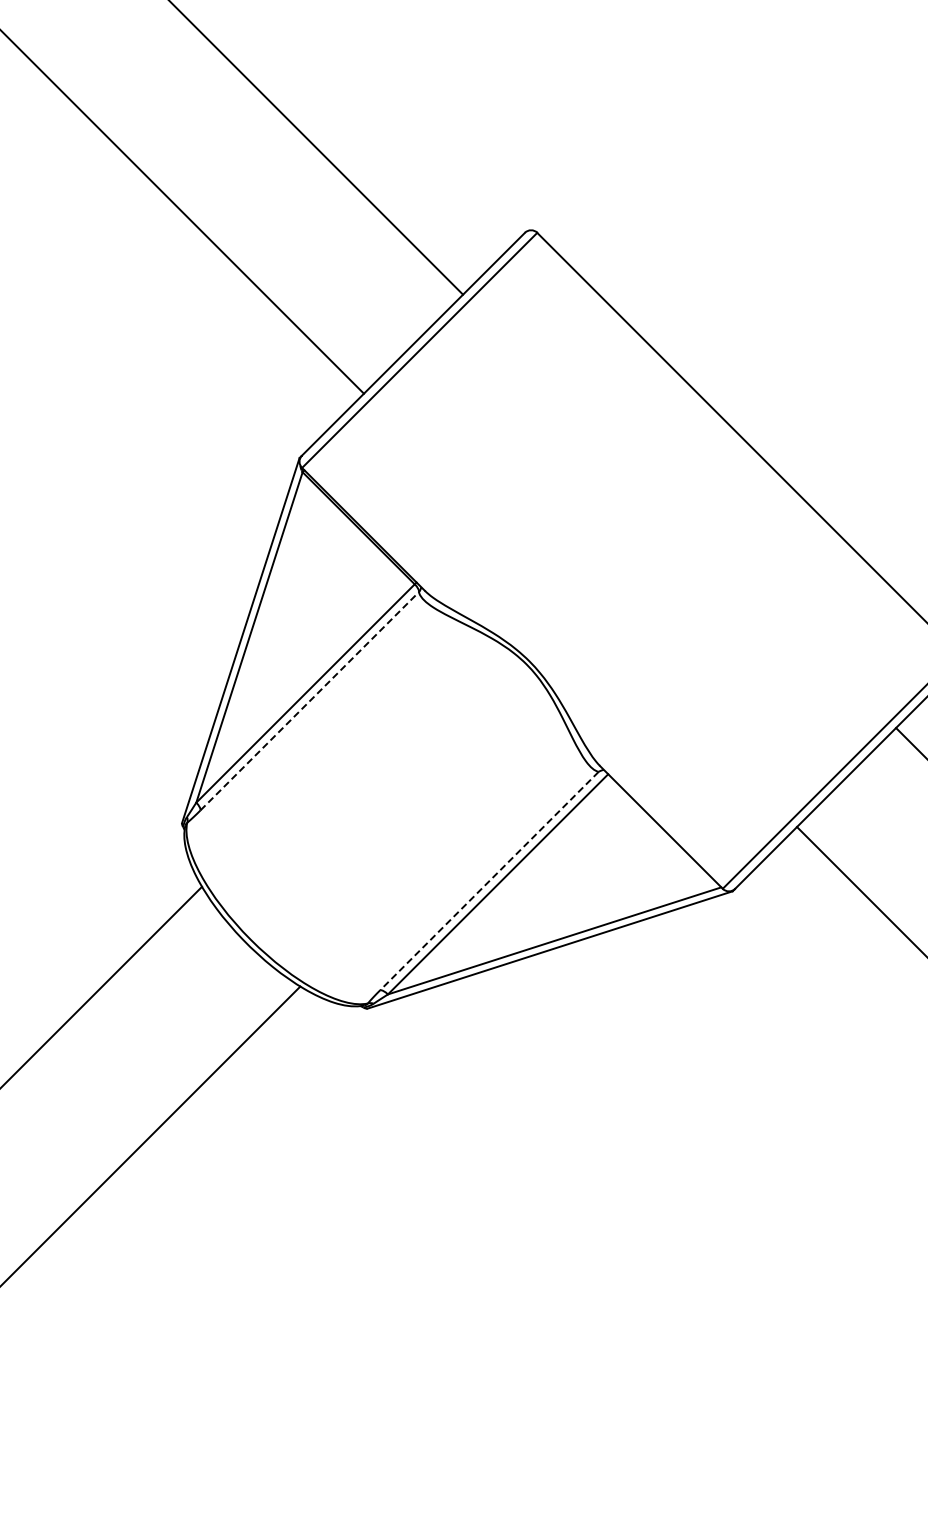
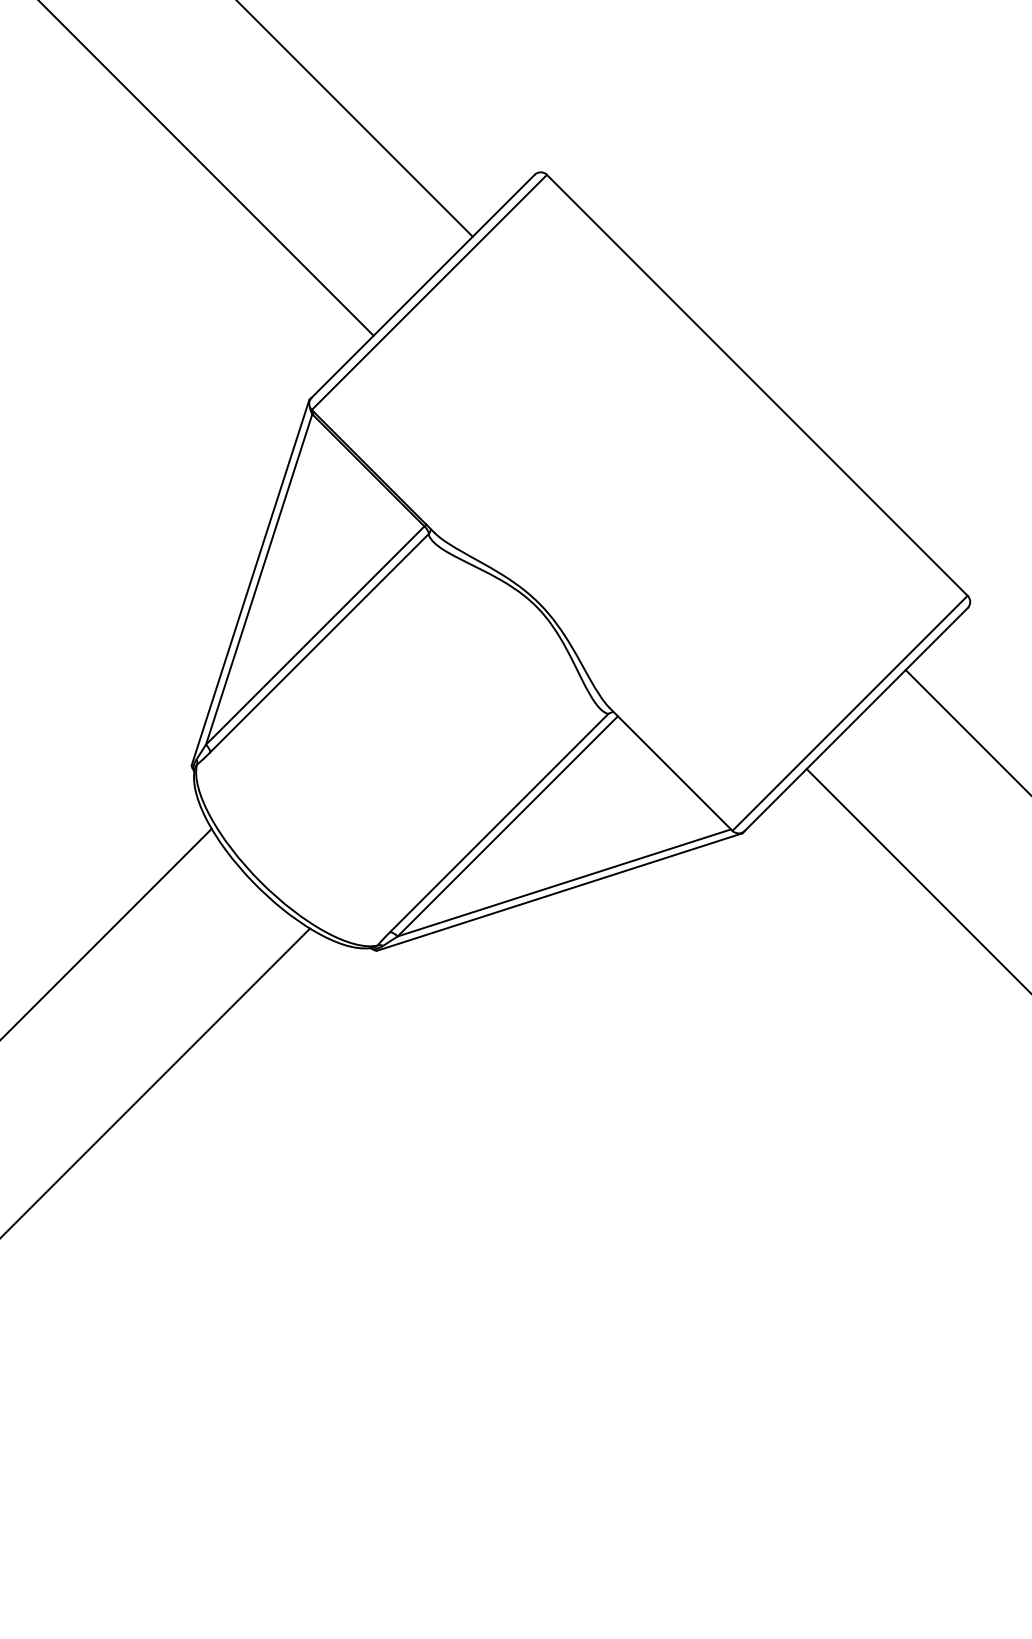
line: (309, 700) -> (319, 642), dashed -> solid
line: (488, 881) -> (498, 823), dashed -> solid

